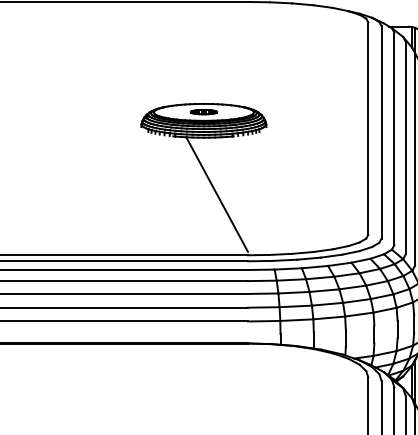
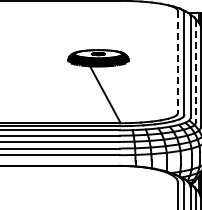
line: (367, 129) -> (177, 62), solid -> dashed
line: (406, 148) -> (196, 71), solid -> dashed

